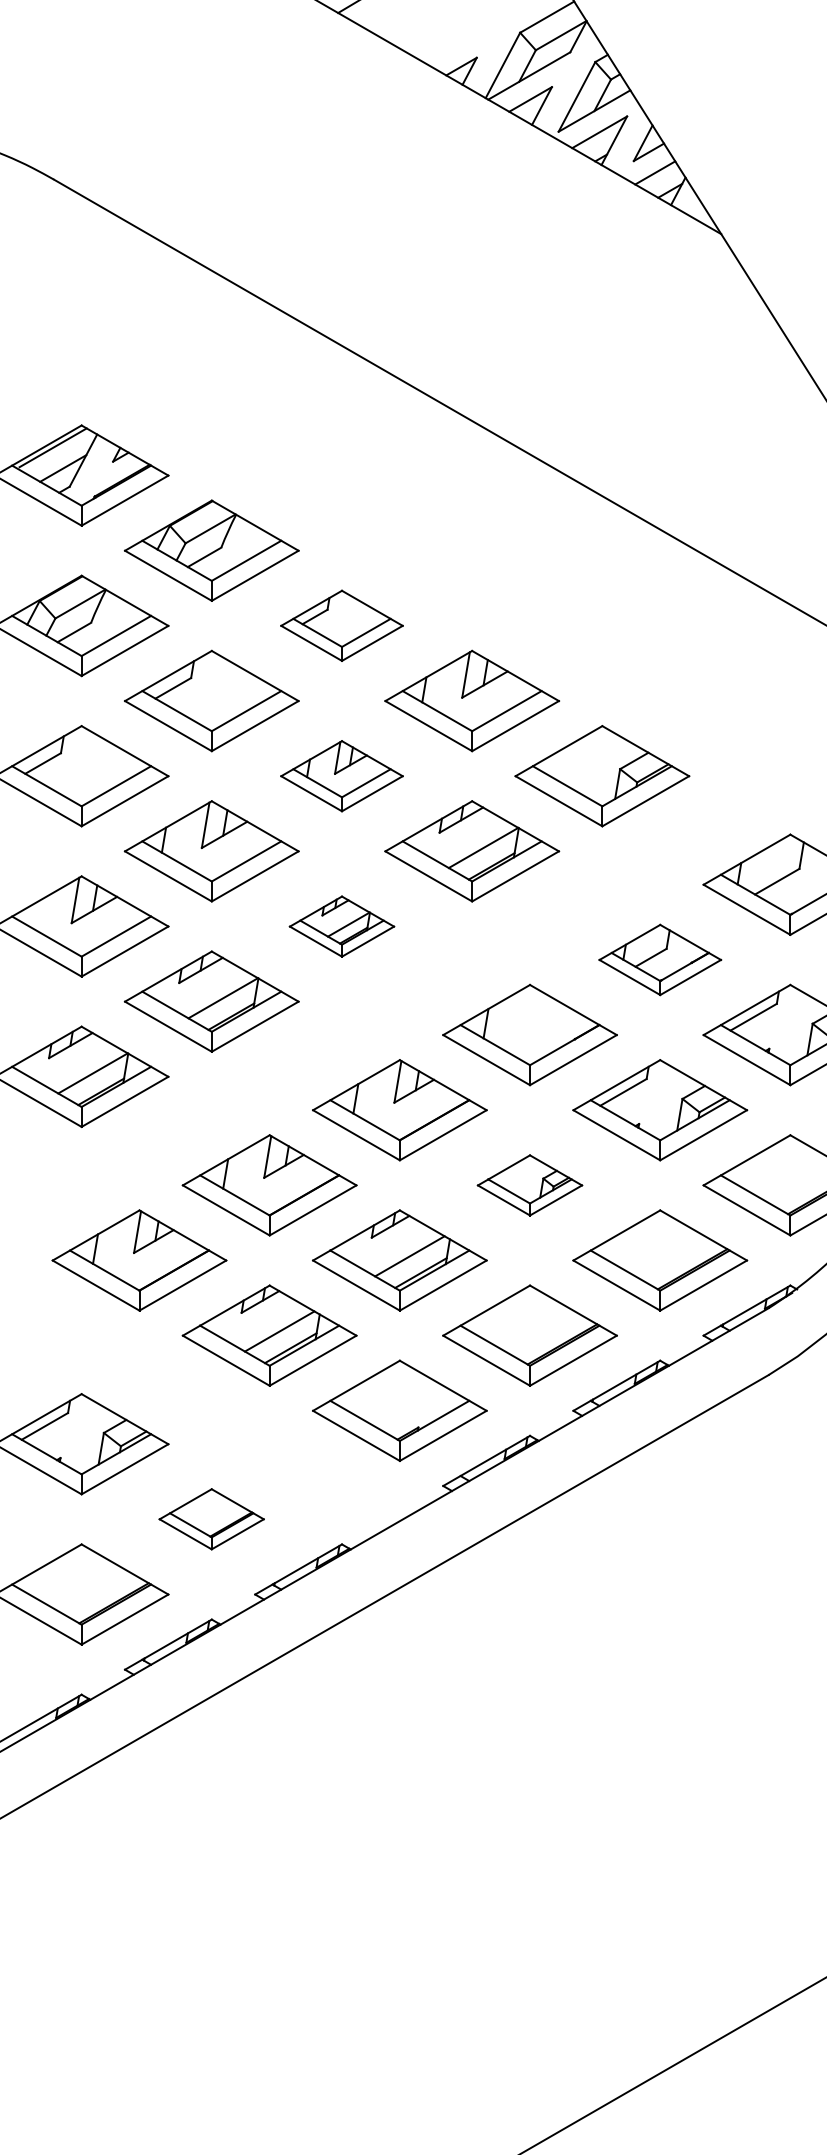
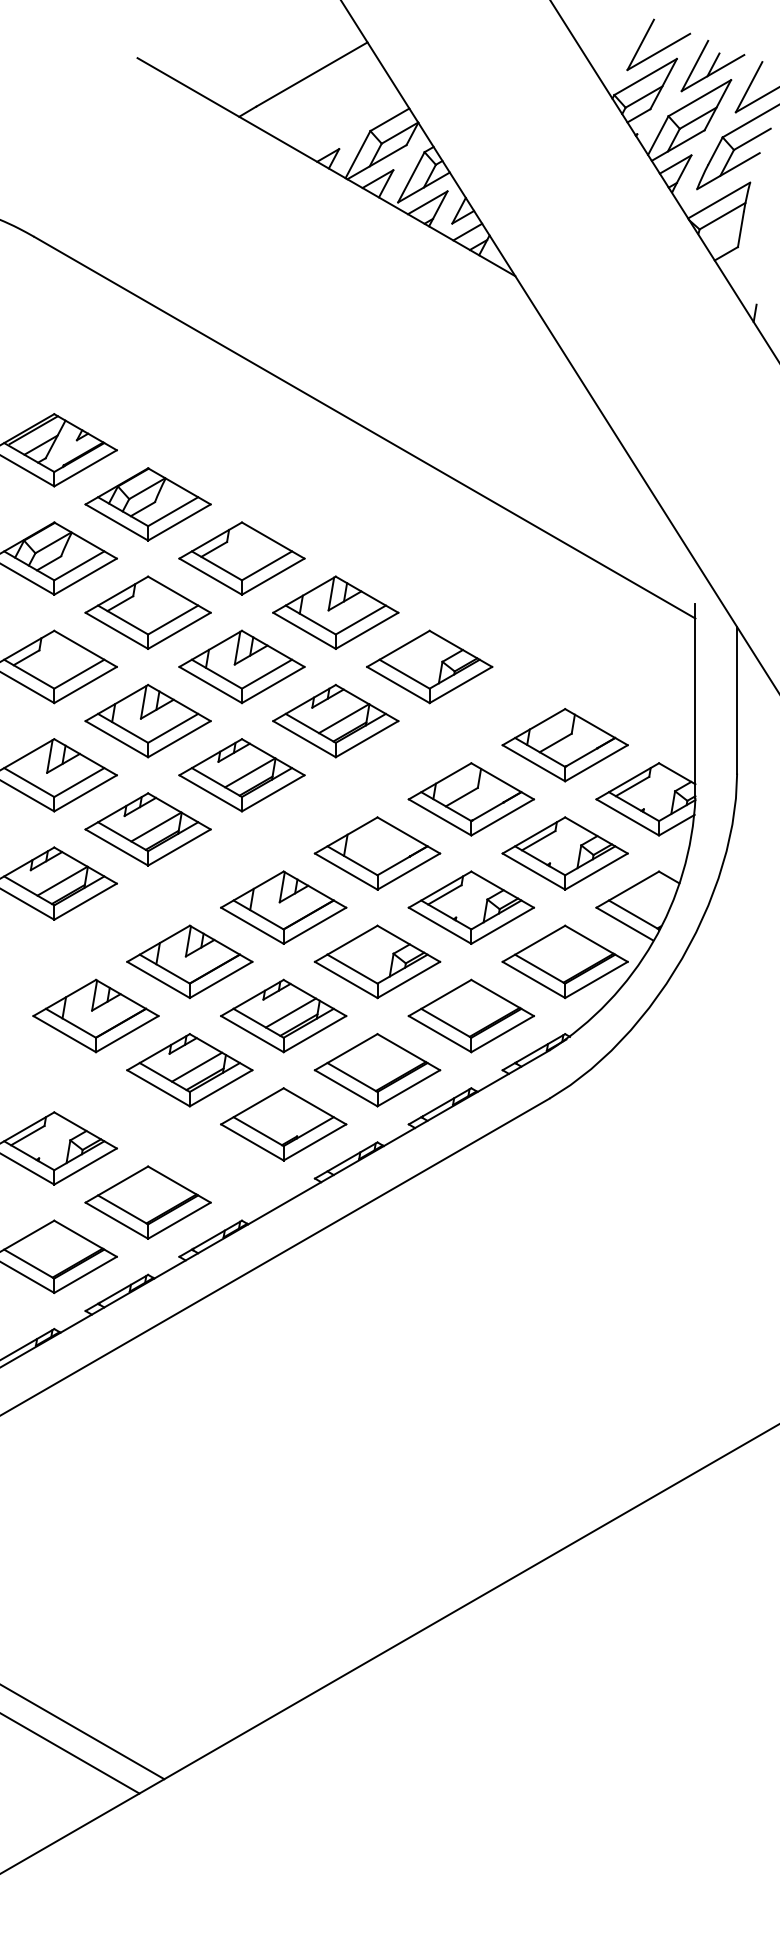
part: (341, 625) -> (241, 558), size x1.43
part: (341, 775) -> (241, 666), size x1.43
part: (341, 926) -> (241, 775), size x1.67
part: (660, 960) -> (471, 799), size x1.43
part: (530, 1184) -> (377, 961), size x1.67
part: (210, 1519) -> (147, 1202), size x1.67

